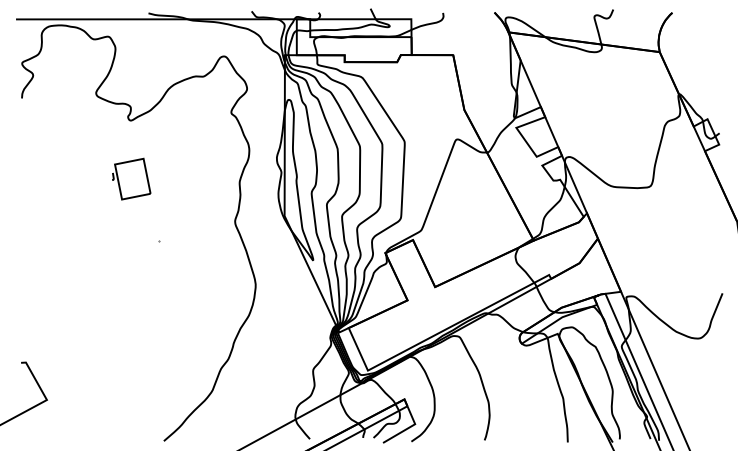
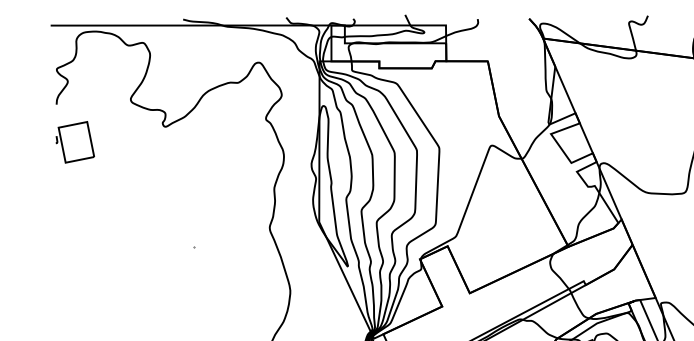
part: (131, 178) -> (75, 141), moved

